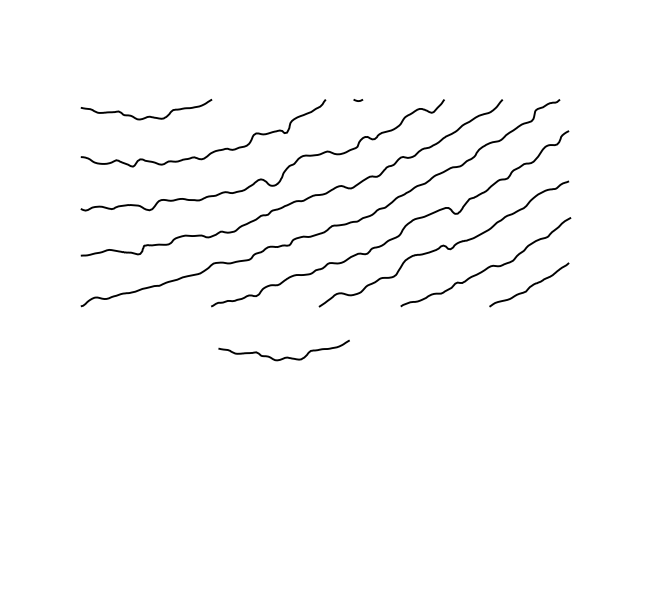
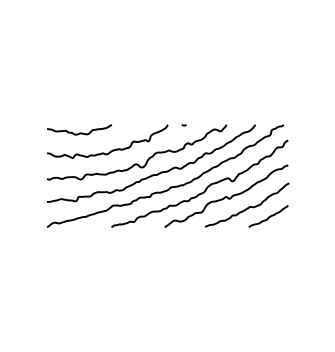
curve: (284, 355) -> (147, 251), removed

